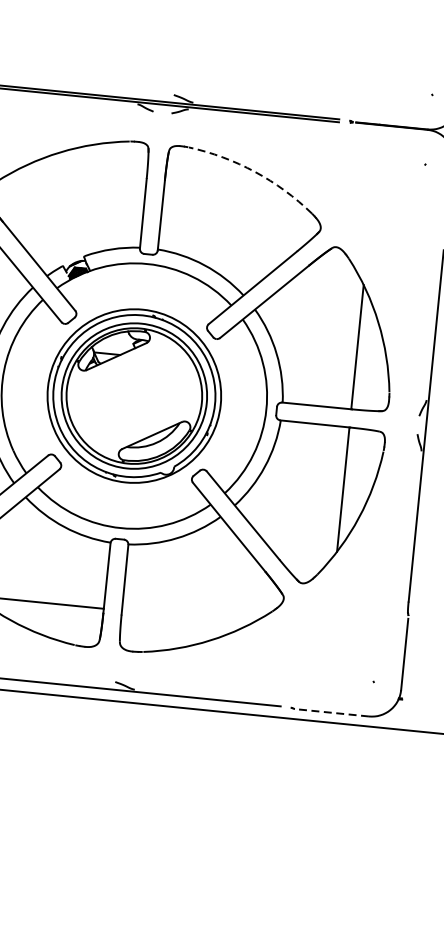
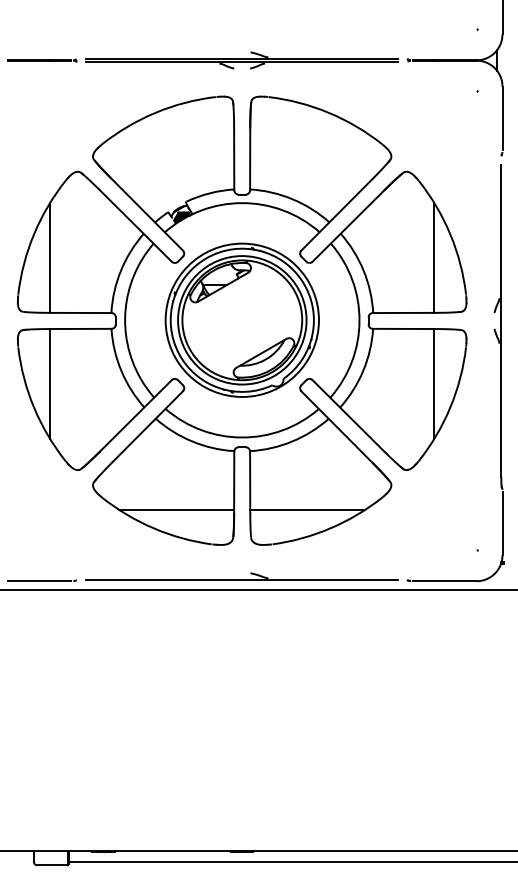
arc: (254, 171) -> (328, 112), dashed -> solid
line: (186, 616) -> (307, 509), added
line: (332, 713) -> (444, 581), dashed -> solid

